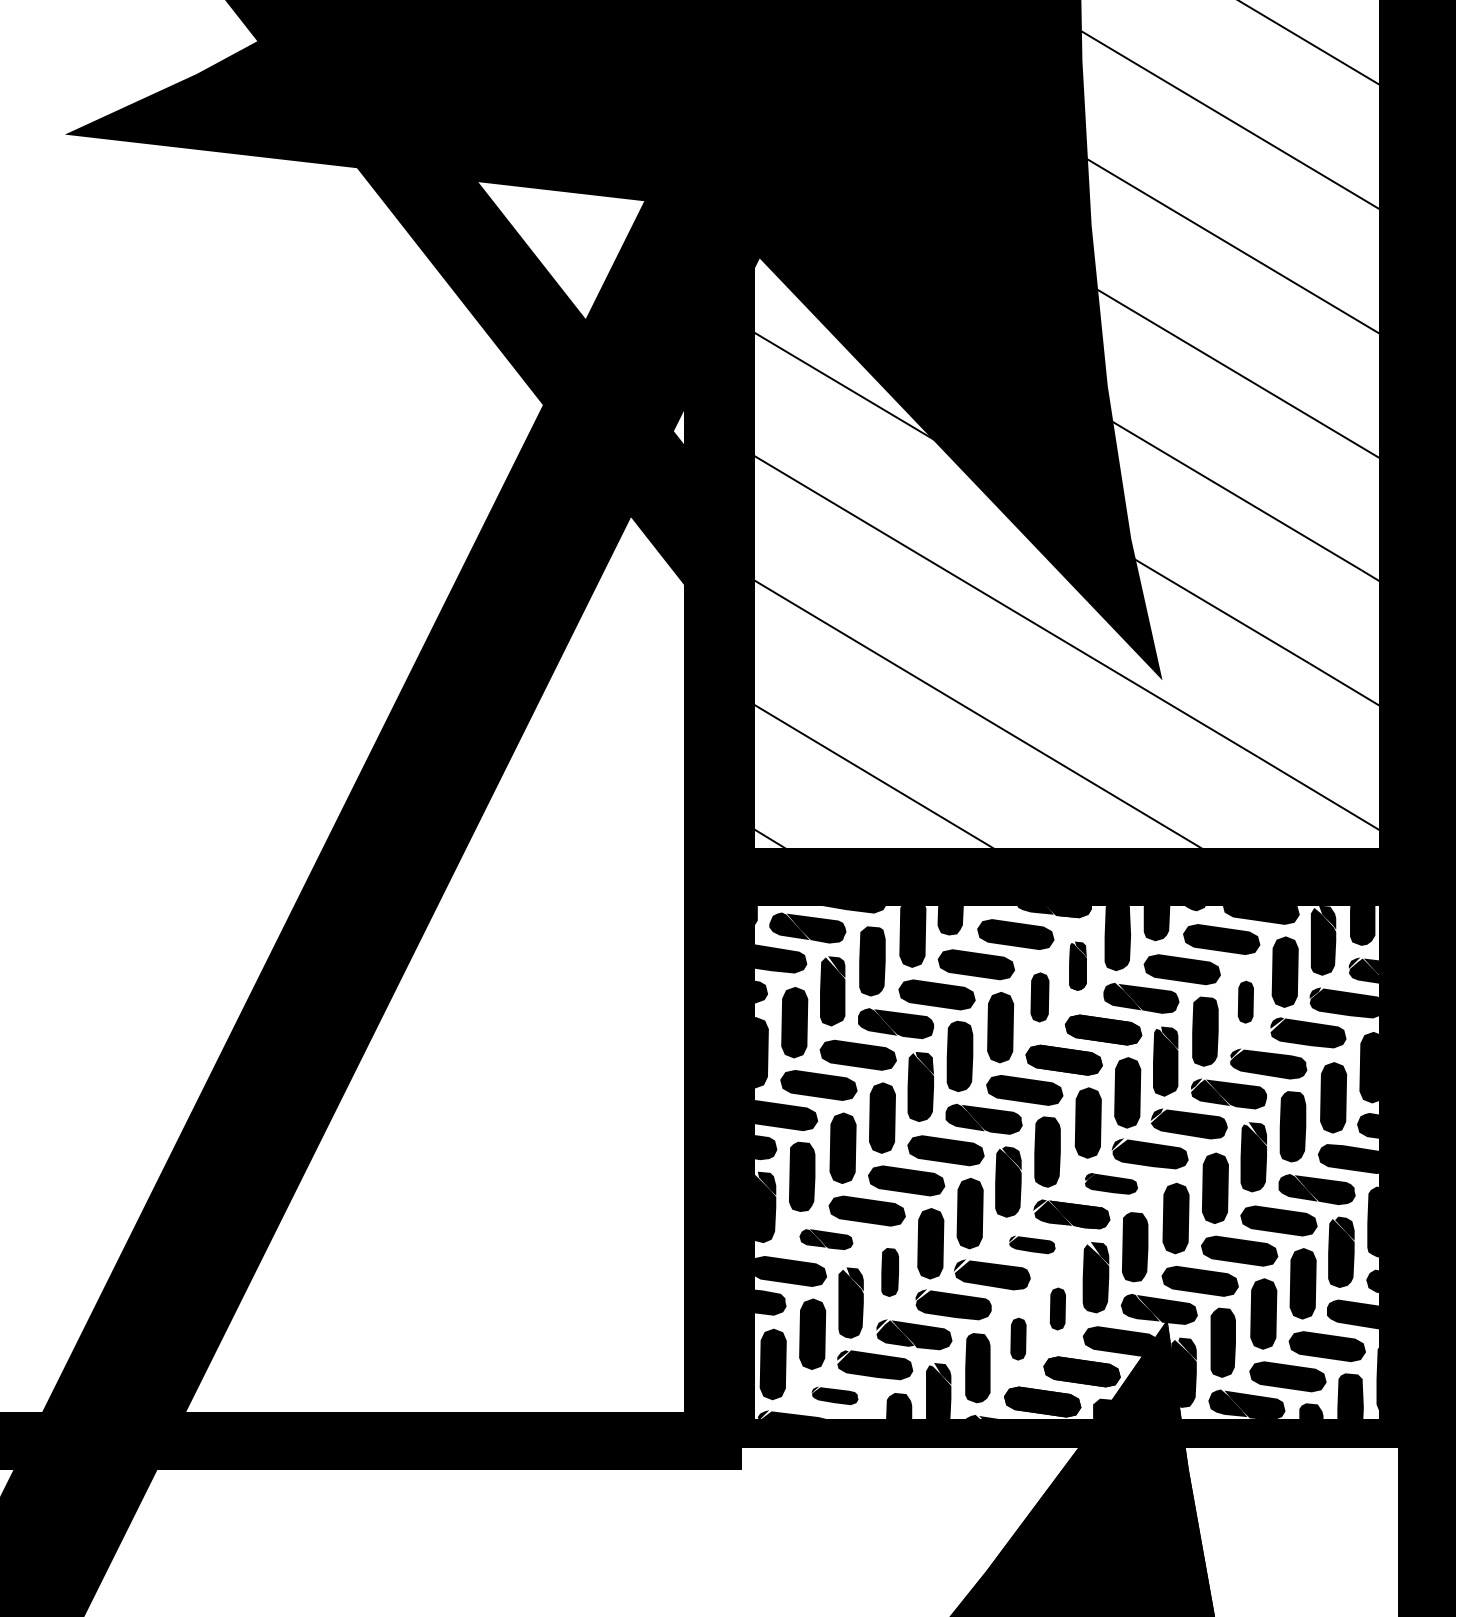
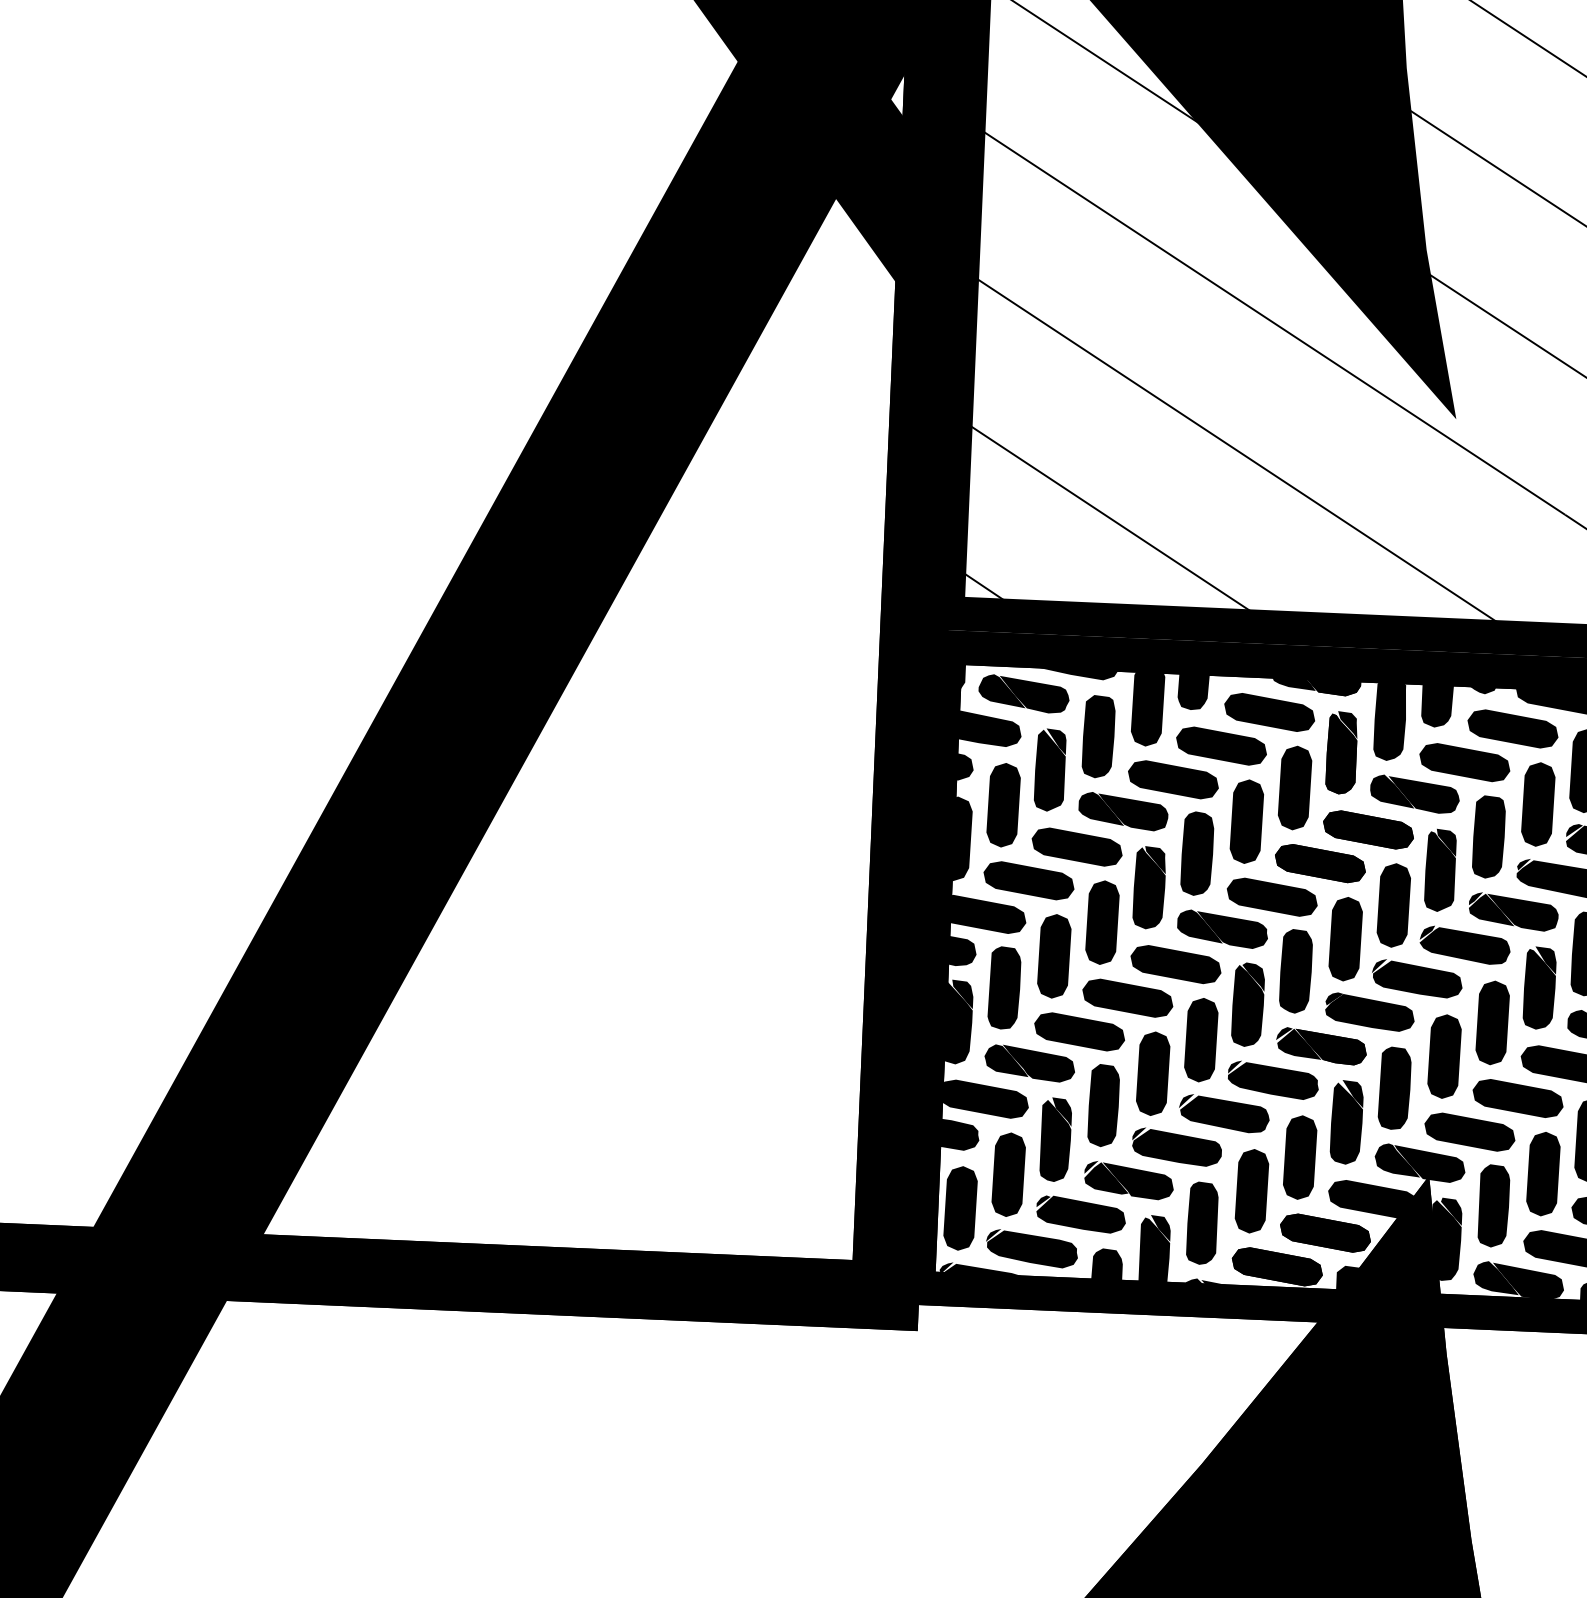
part: (1077, 966) -> (1341, 753), size x1.43
part: (1039, 997) -> (1294, 788), size x1.43
part: (1245, 1001) -> (1537, 803), size x1.67
part: (1111, 1183) -> (1370, 1011), size x1.43
part: (826, 1239) -> (1030, 1063), size x1.43
part: (1032, 1244) -> (1273, 1079), size x1.67
part: (889, 1272) -> (1102, 1105), size x1.43
part: (1057, 1308) -> (1299, 1156), size x1.67
part: (1018, 1338) -> (1252, 1190), size x1.67
part: (834, 1395) -> (1031, 1248), size x1.67

